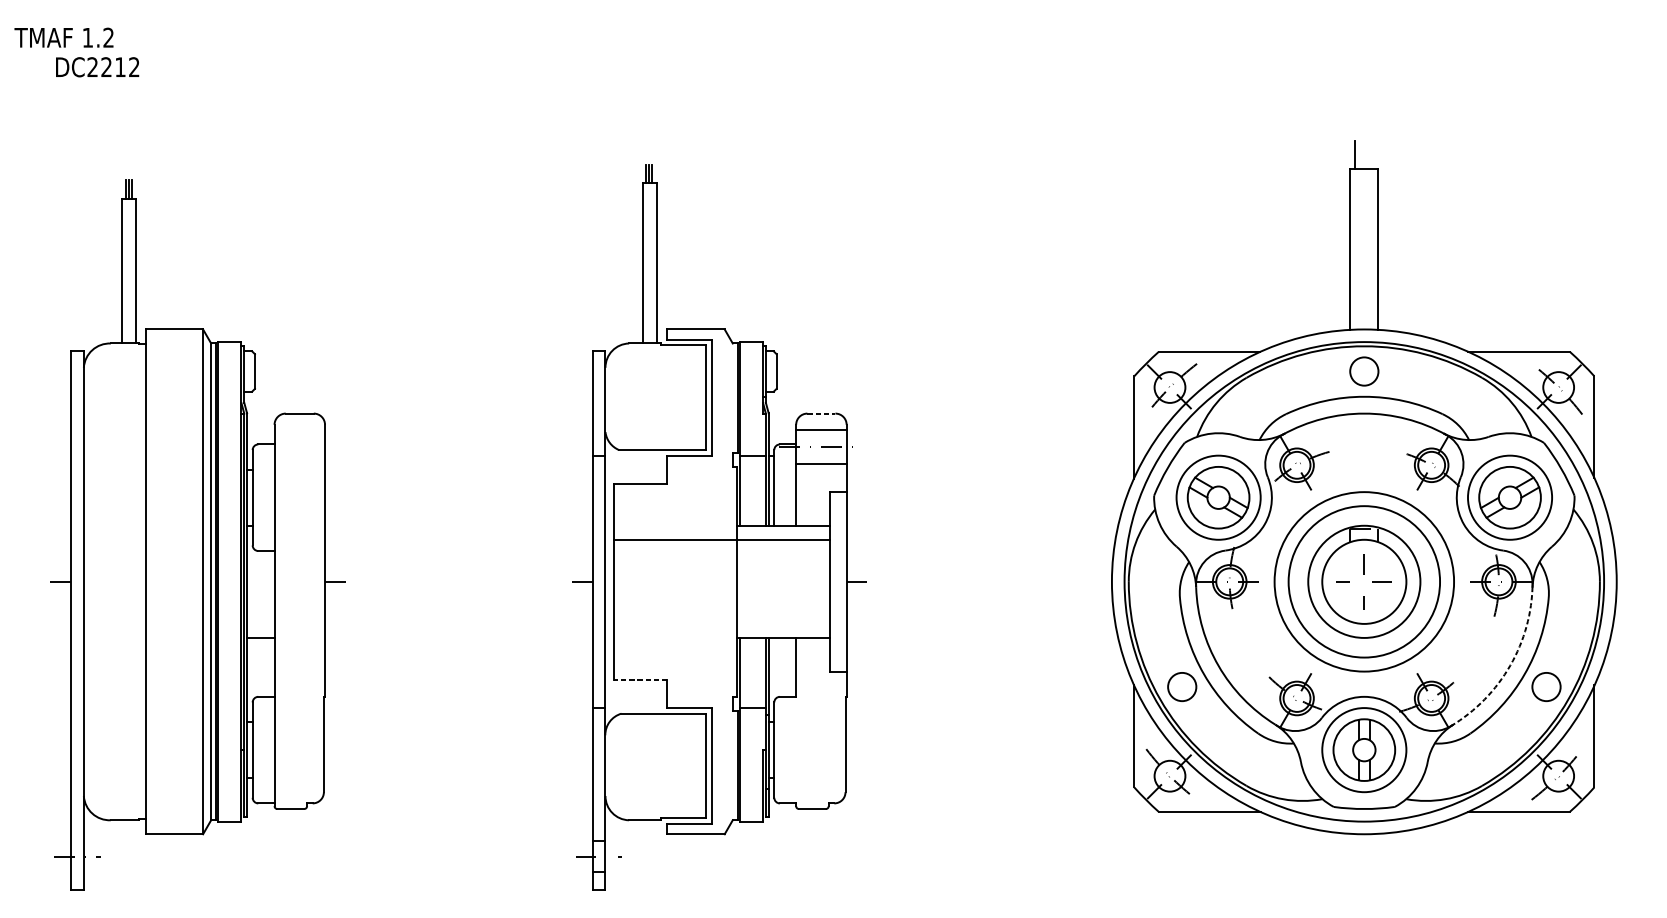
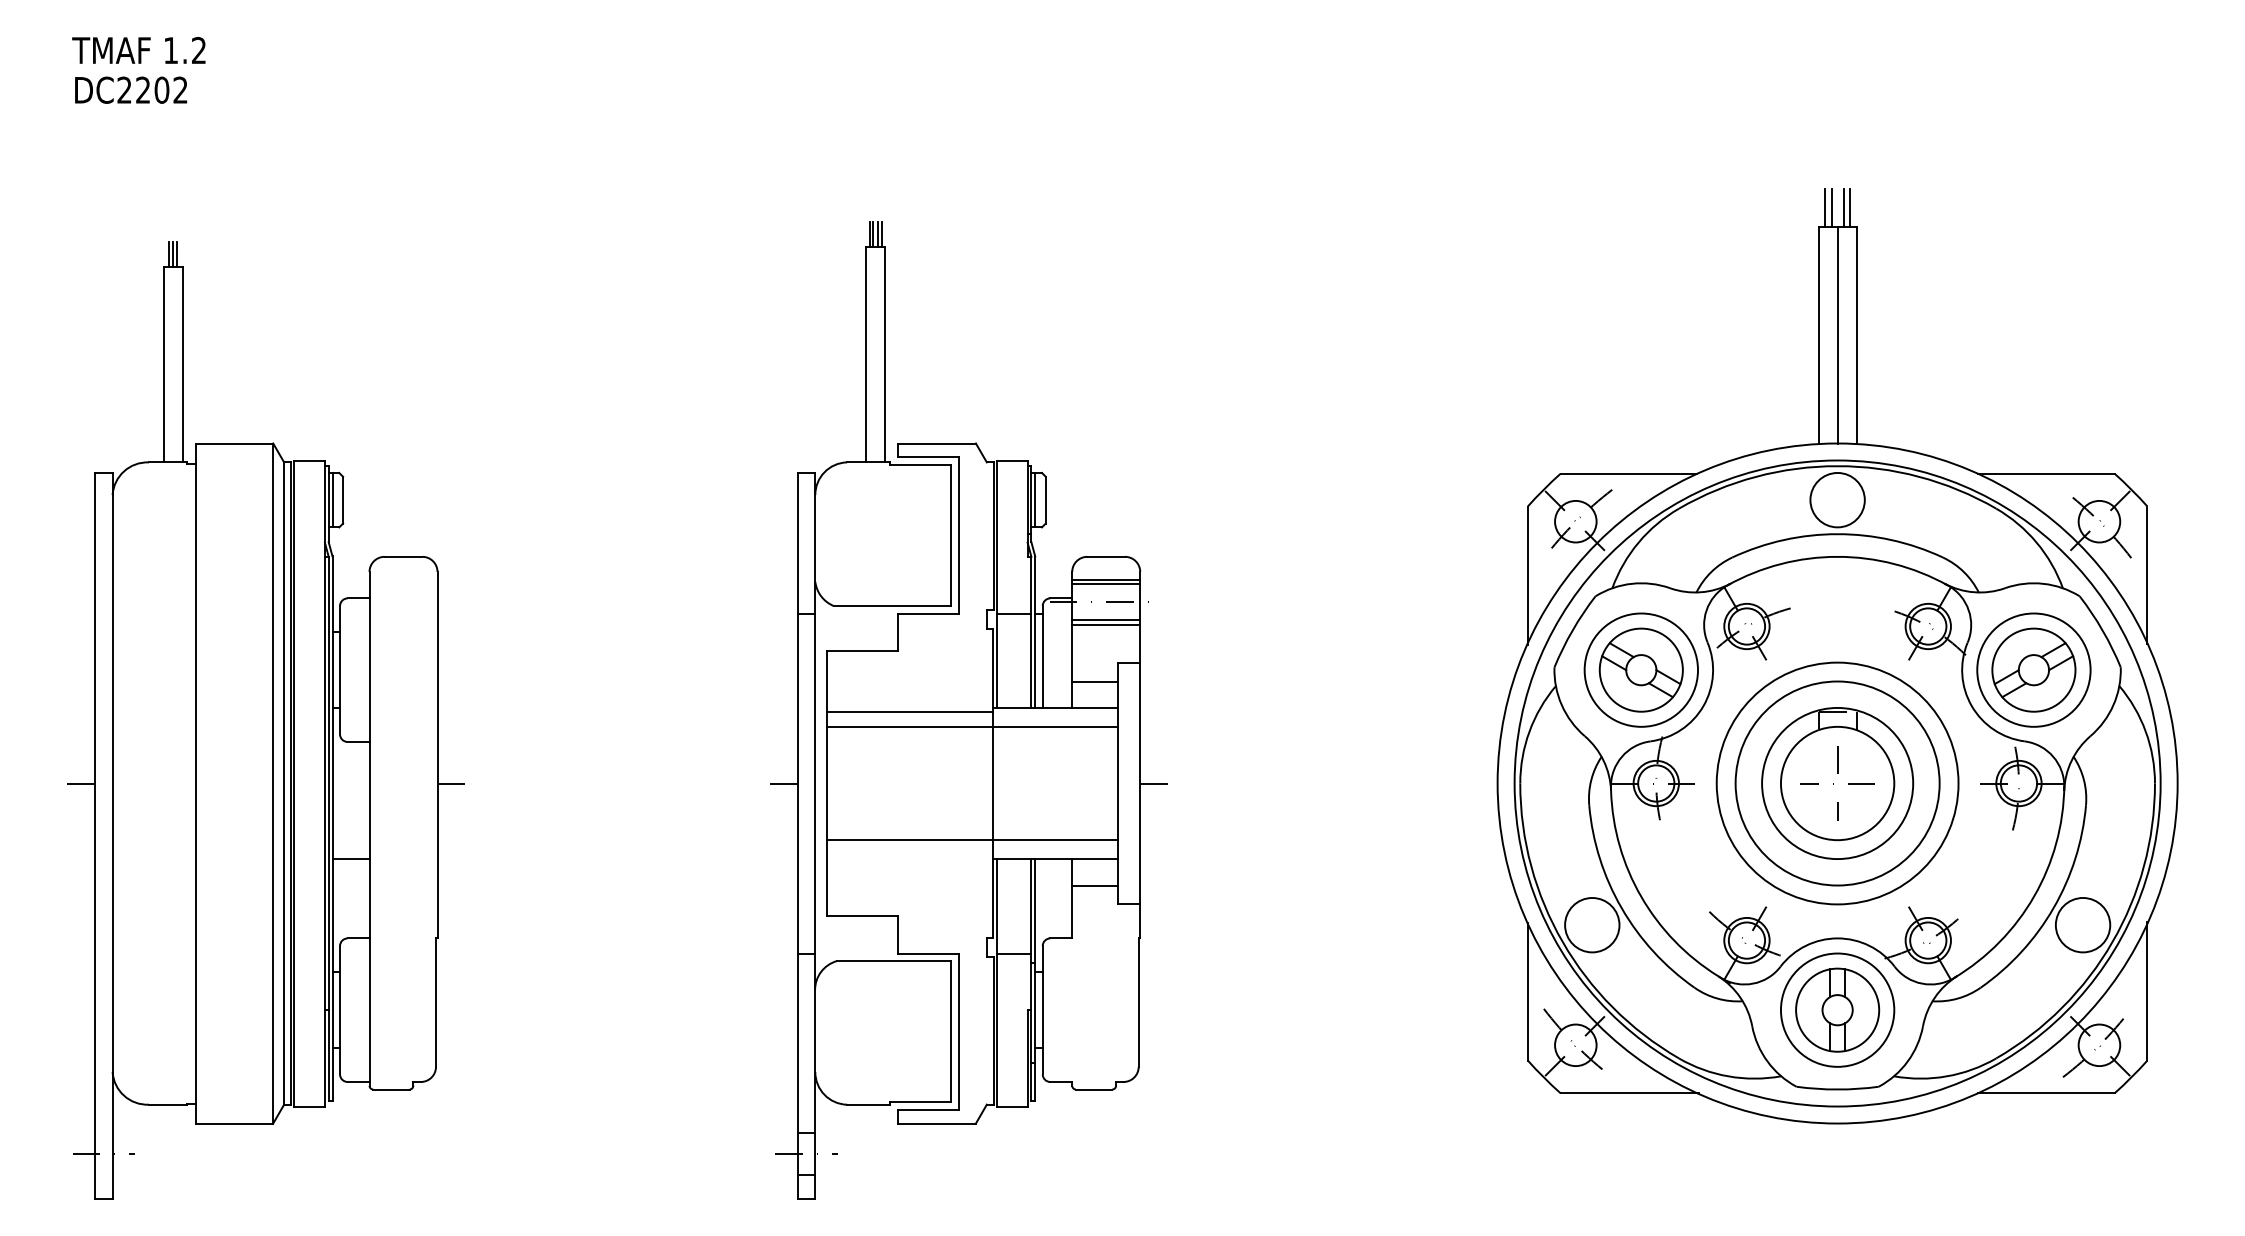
text: (63, 37) -> (138, 50), moved
text: (120, 66) -> (161, 89), DC2212 -> DC2202
line: (1359, 154) -> (1831, 207), added
line: (1368, 154) -> (1843, 207), added
line: (1373, 154) -> (1850, 207), added
line: (654, 173) -> (881, 233), added
line: (1364, 248) -> (1837, 334), added
line: (247, 371) -> (332, 499), added
line: (768, 371) -> (1035, 499), added
circle: (1364, 371) -> (1837, 499), size x1.43
line: (821, 413) -> (1106, 556), dashed -> solid
line: (821, 434) -> (1106, 584), added
line: (821, 460) -> (1106, 620), added
line: (812, 506) -> (1094, 681), added
line: (675, 528) -> (909, 711), added
line: (721, 624) -> (971, 840), added
line: (812, 657) -> (1094, 885), added
arc: (1510, 665) -> (2034, 896), dashed -> solid
line: (640, 679) -> (862, 915), dashed -> solid
circle: (1182, 687) -> (1592, 925), size x1.43
circle: (1546, 687) -> (2082, 925), size x1.43

